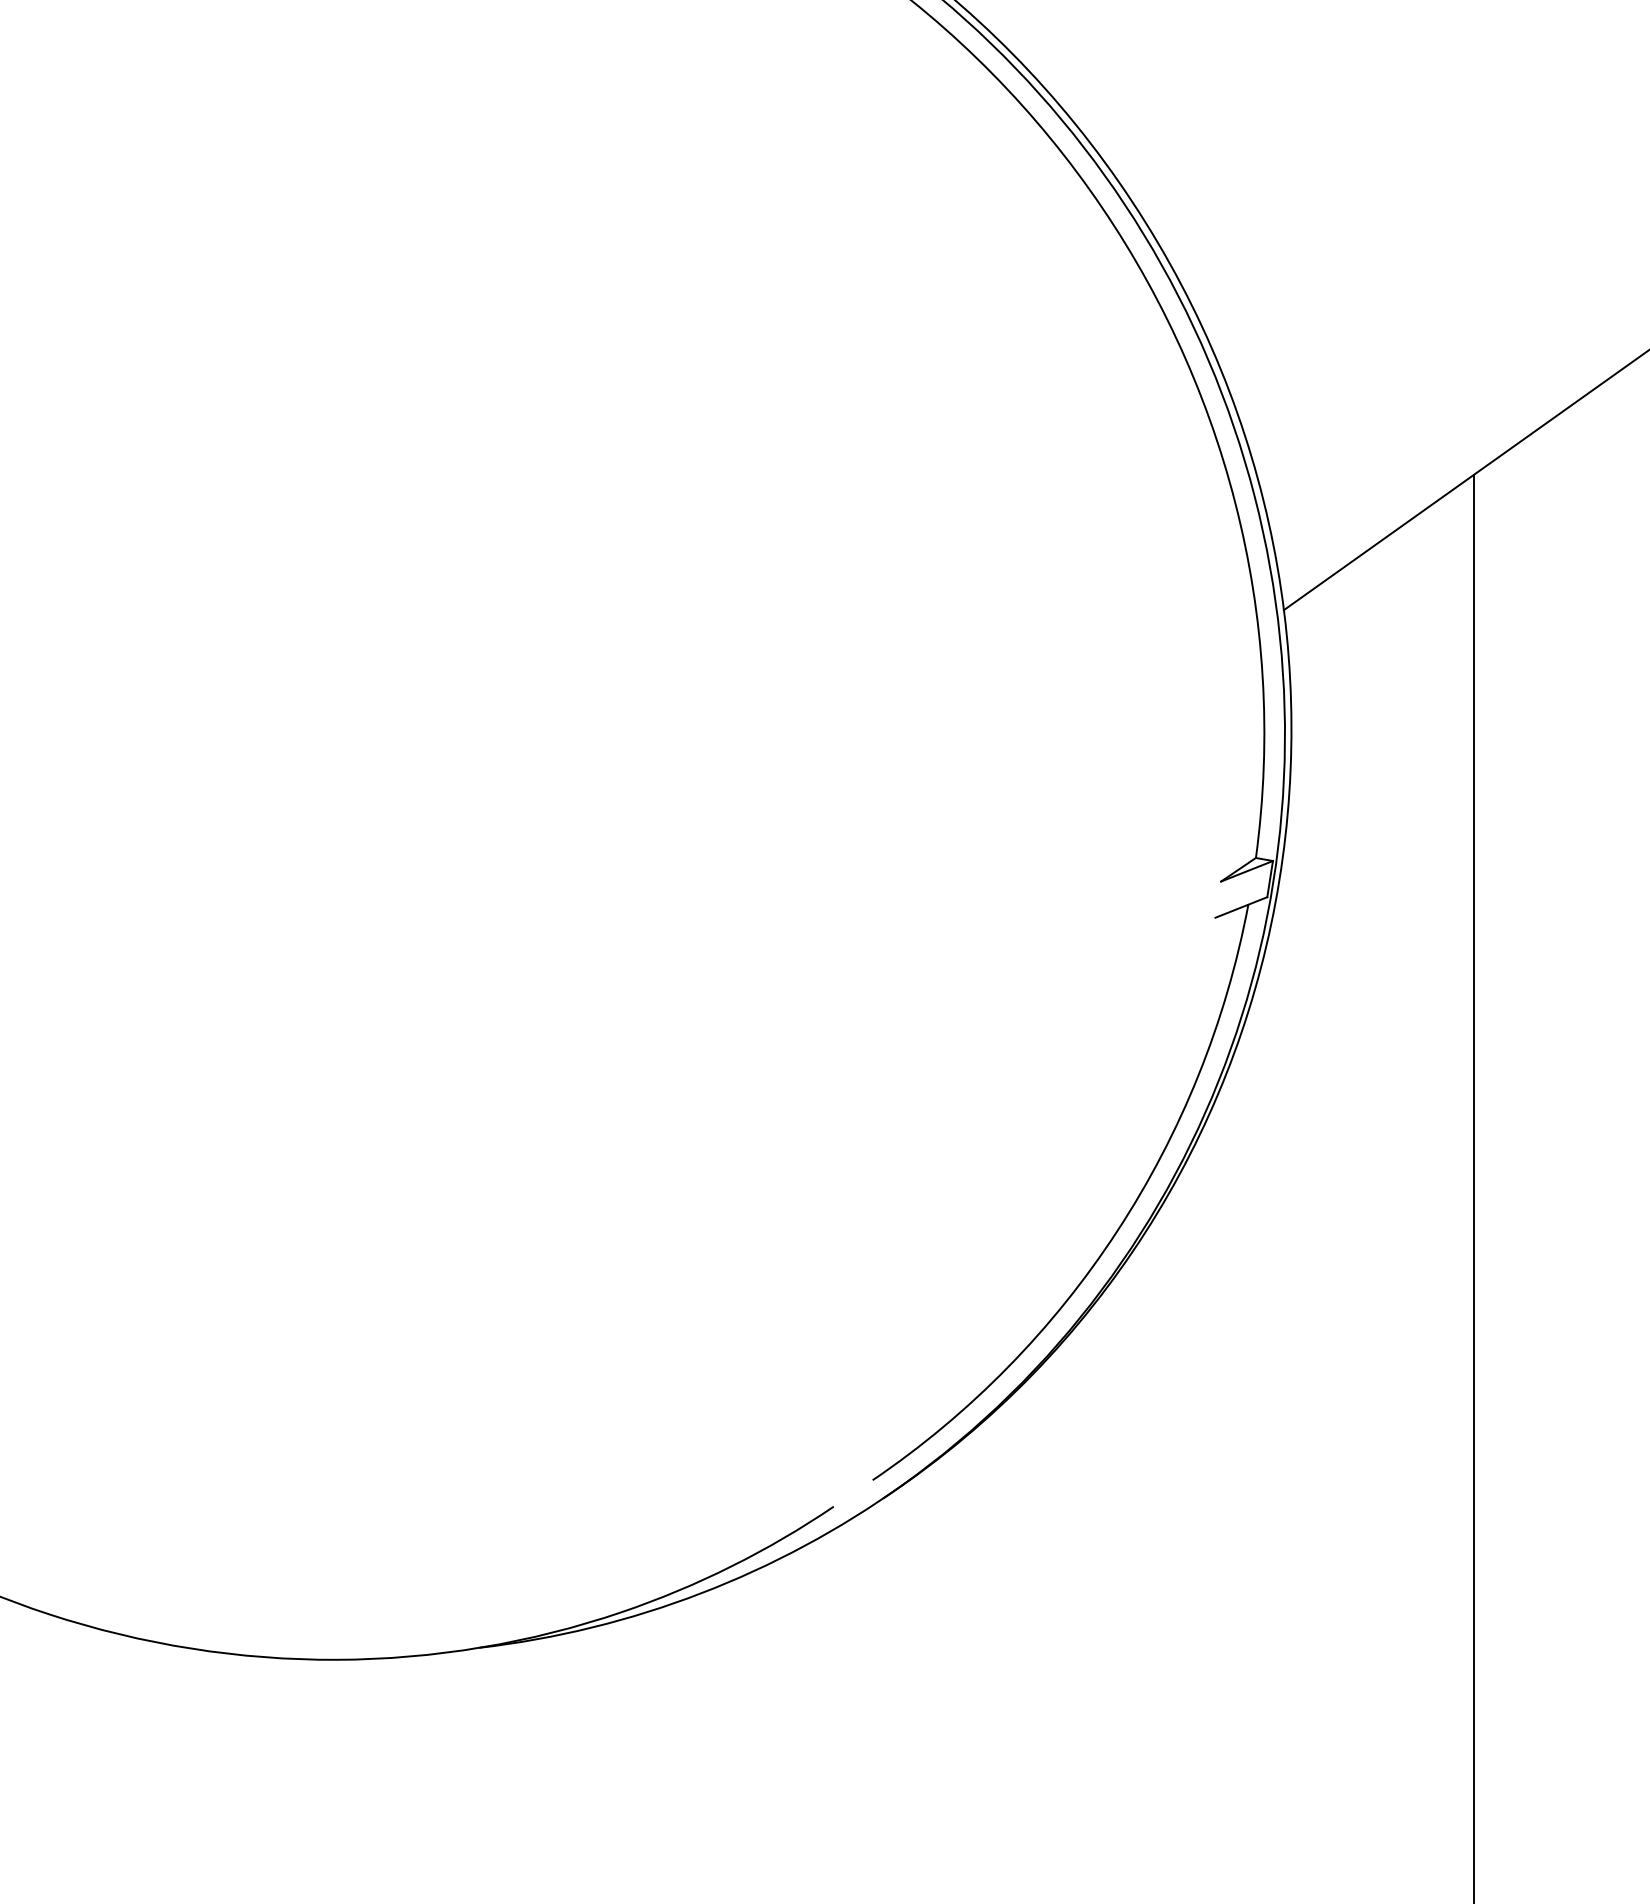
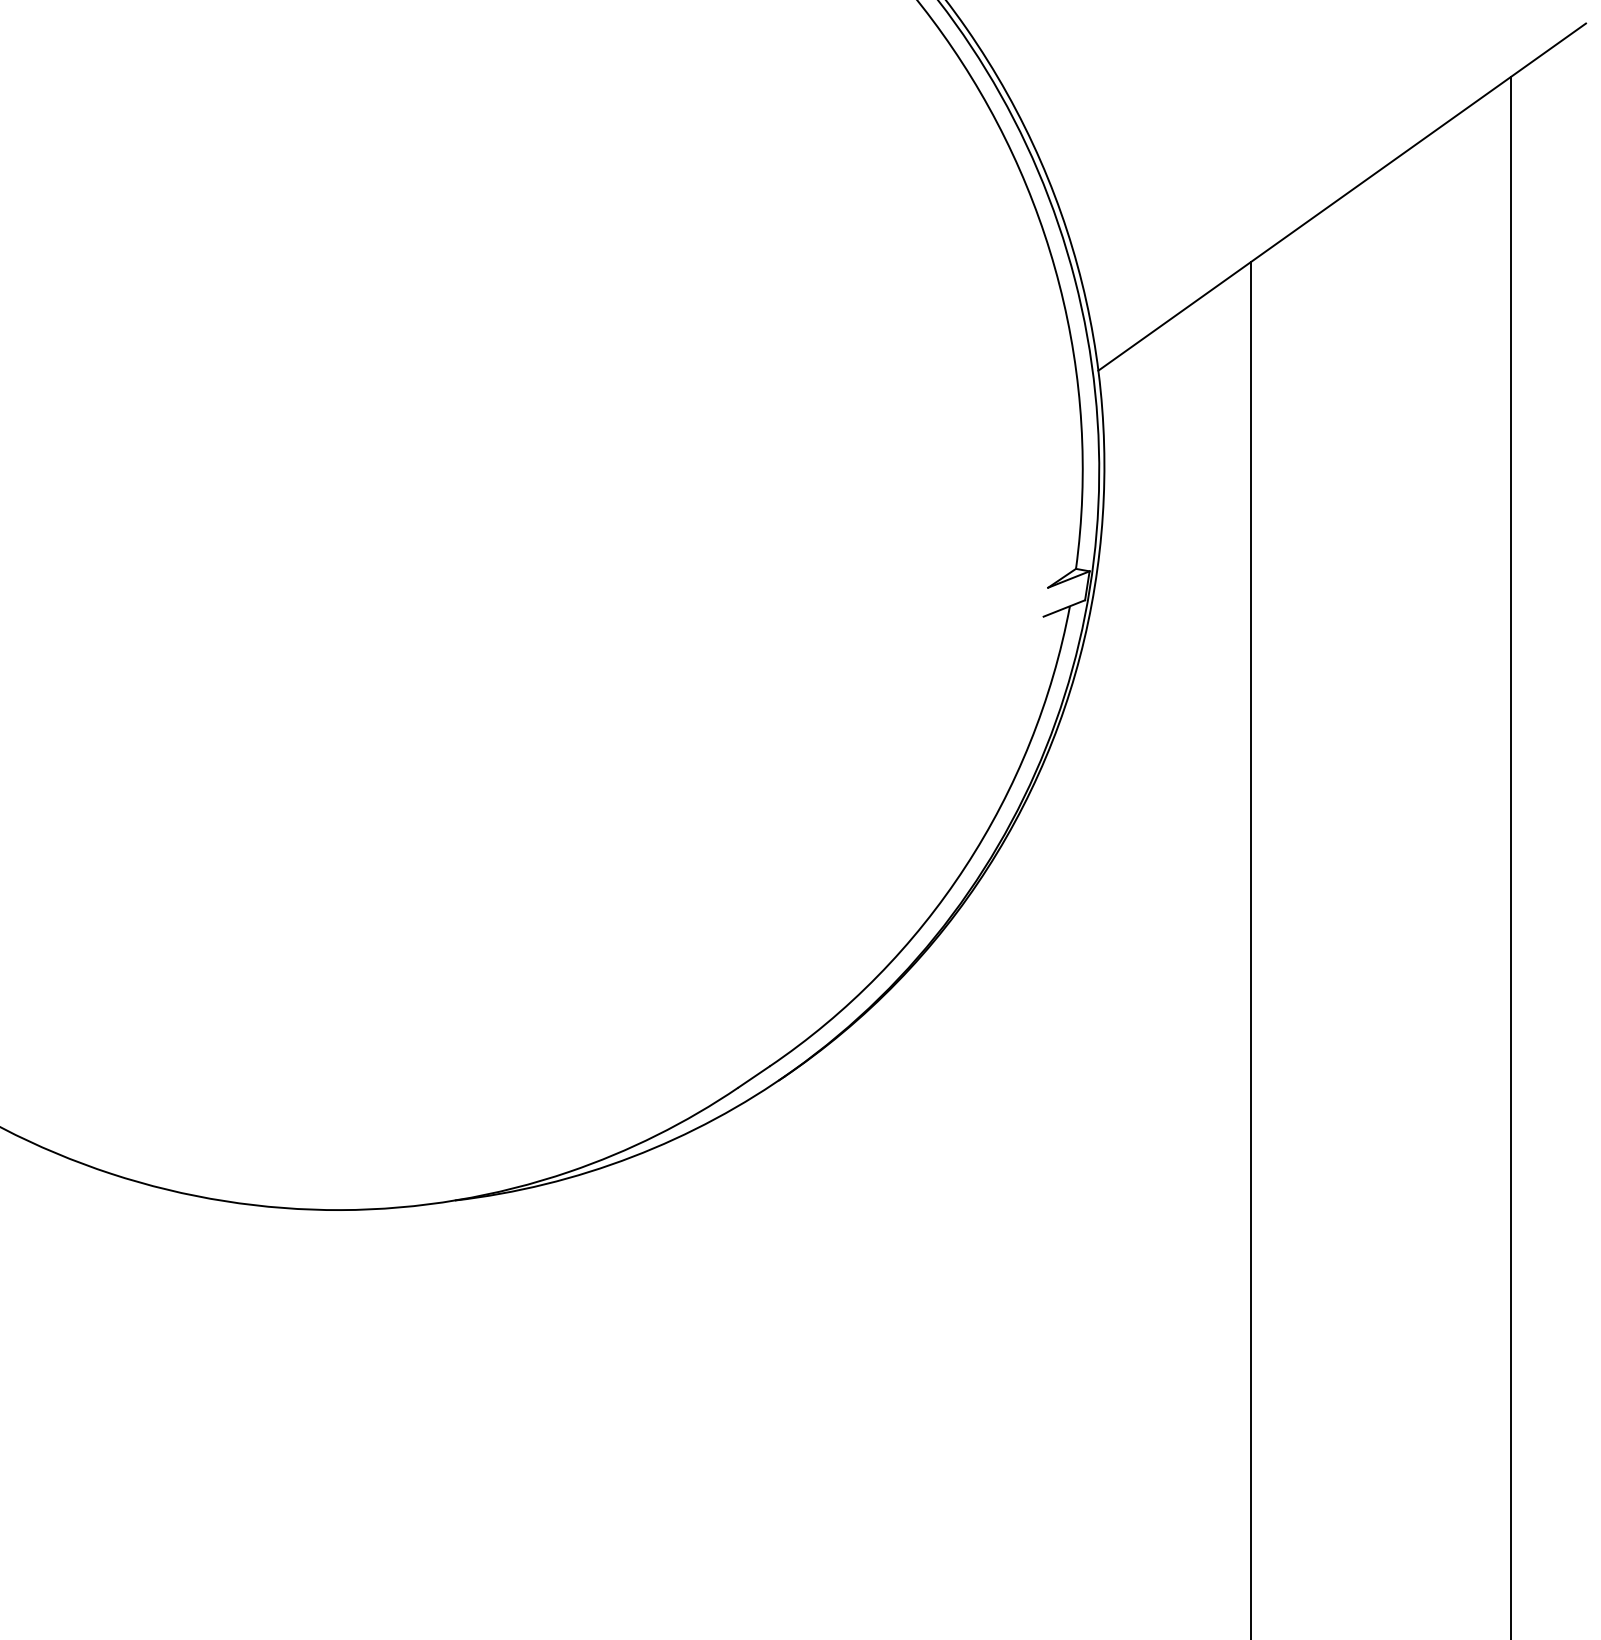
line: (852, 1492) -> (753, 1076), added

